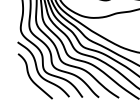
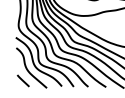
line: (25, 90) -> (22, 80), added

